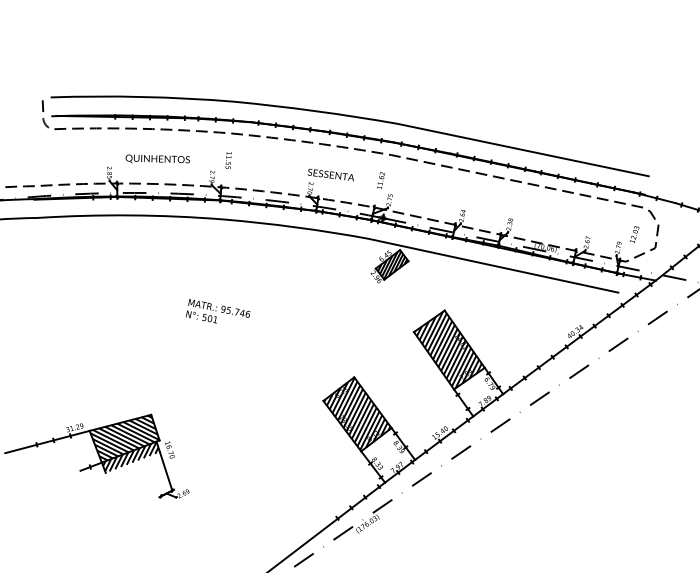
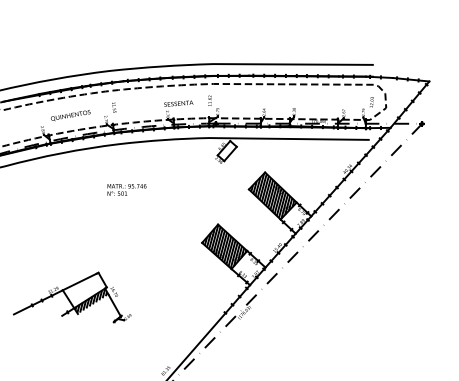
hatch: (391, 263) -> (226, 150), removed
text: (217, 313) -> (126, 189), moved
hatch: (123, 438) -> (84, 290), removed

